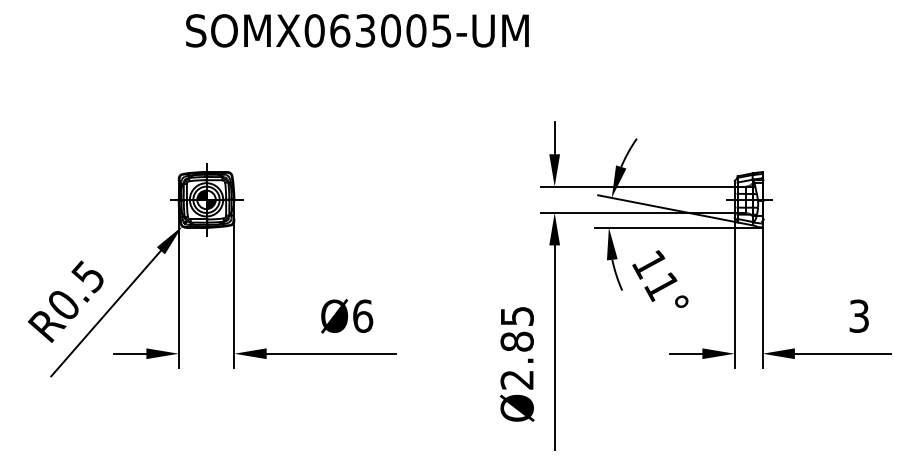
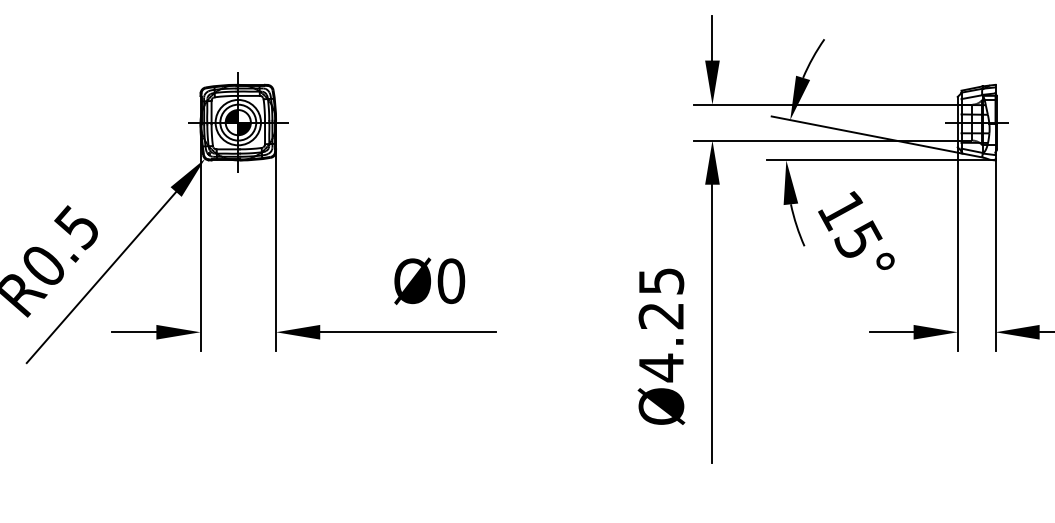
text: (661, 286) -> (857, 240), 11° -> 15°
text: (363, 315) -> (452, 280), Ø6 -> Ø0
text: (516, 360) -> (660, 341), Ø2.85 -> Ø4.25

